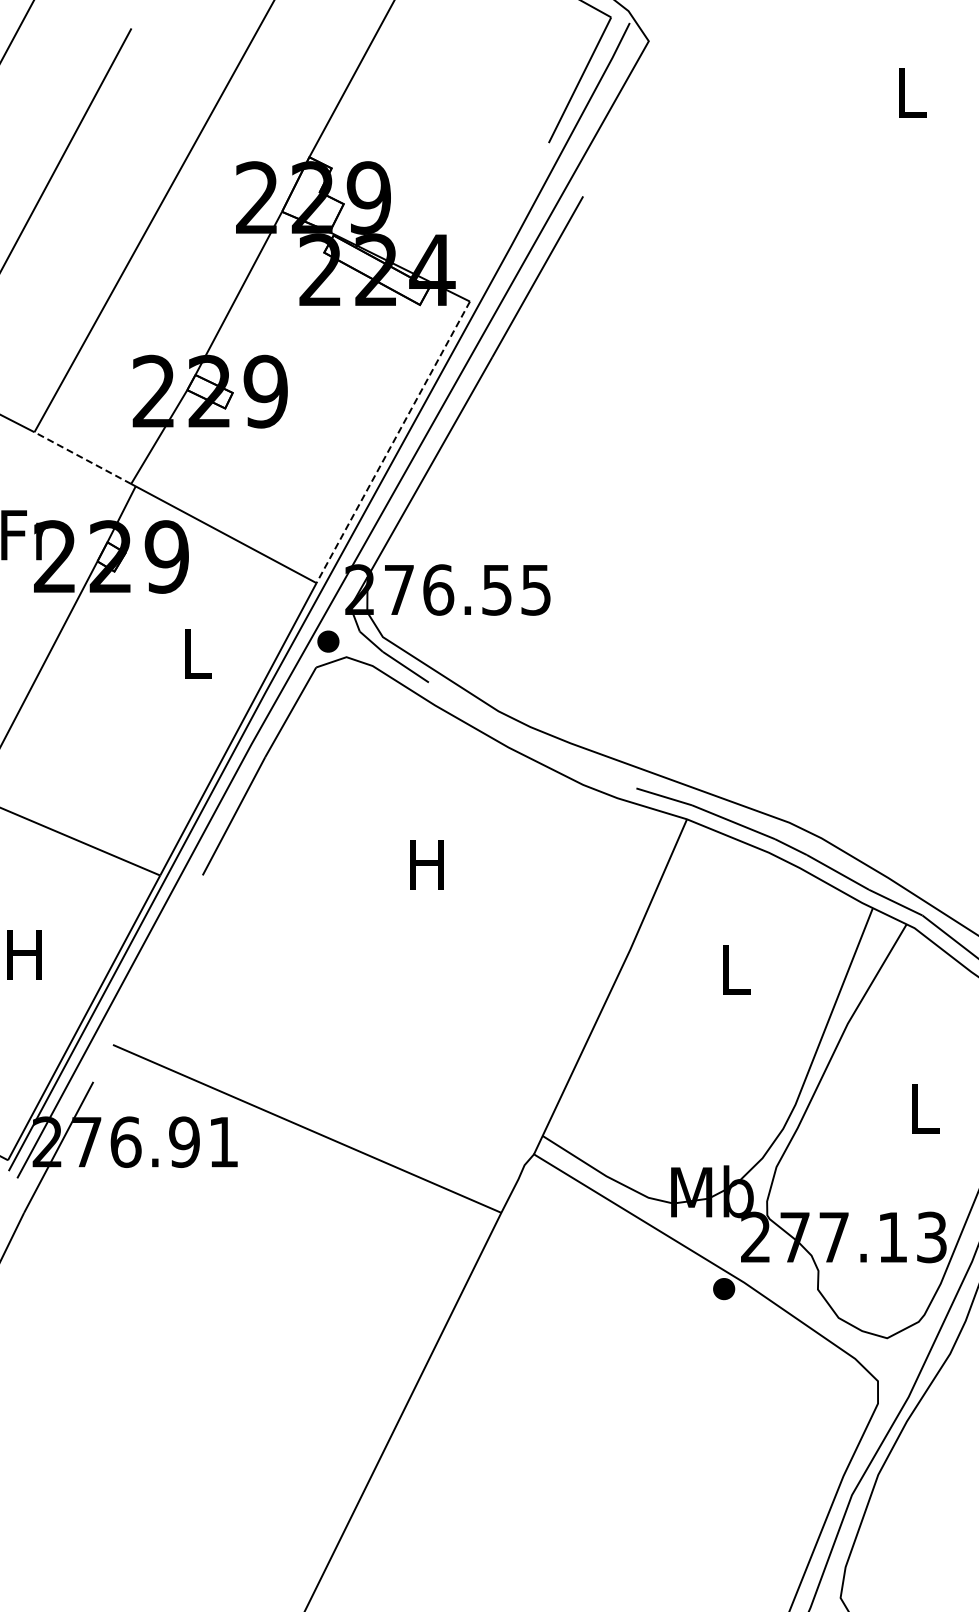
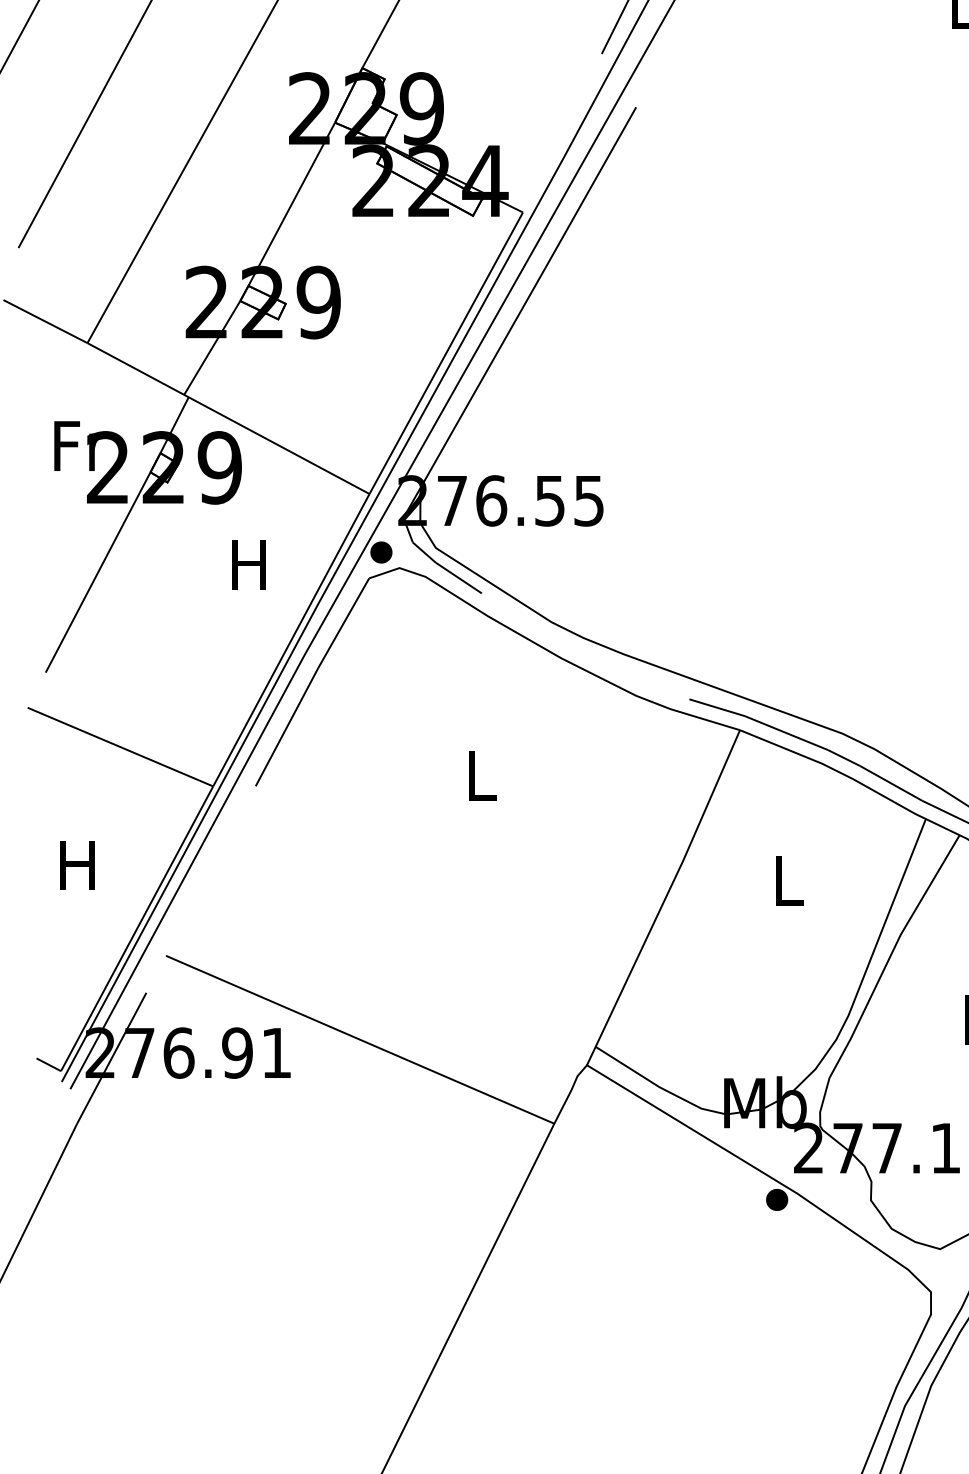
line: (393, 442) -> (446, 353), dashed -> solid
line: (82, 458) -> (135, 369), dashed -> solid
text: (195, 653) -> (248, 564), L -> H
text: (426, 864) -> (479, 775), H -> L

